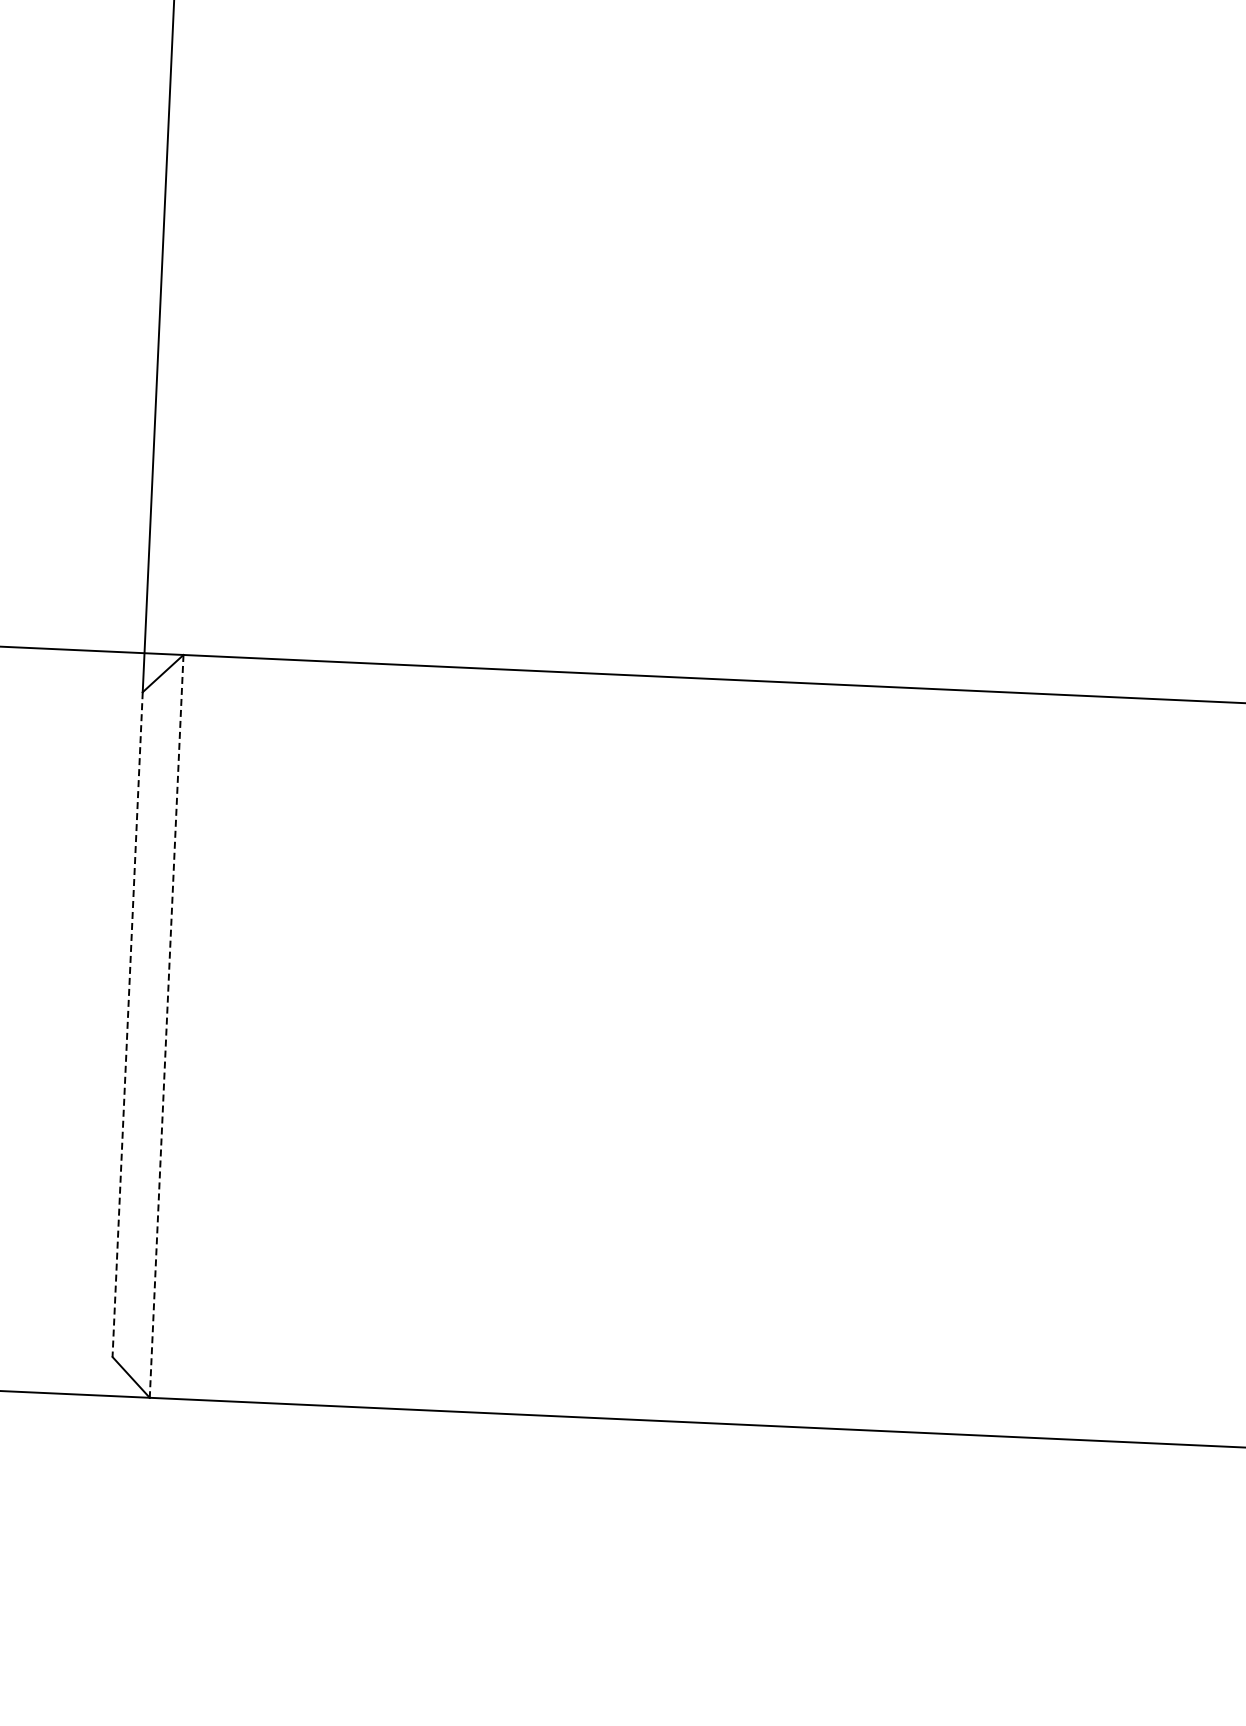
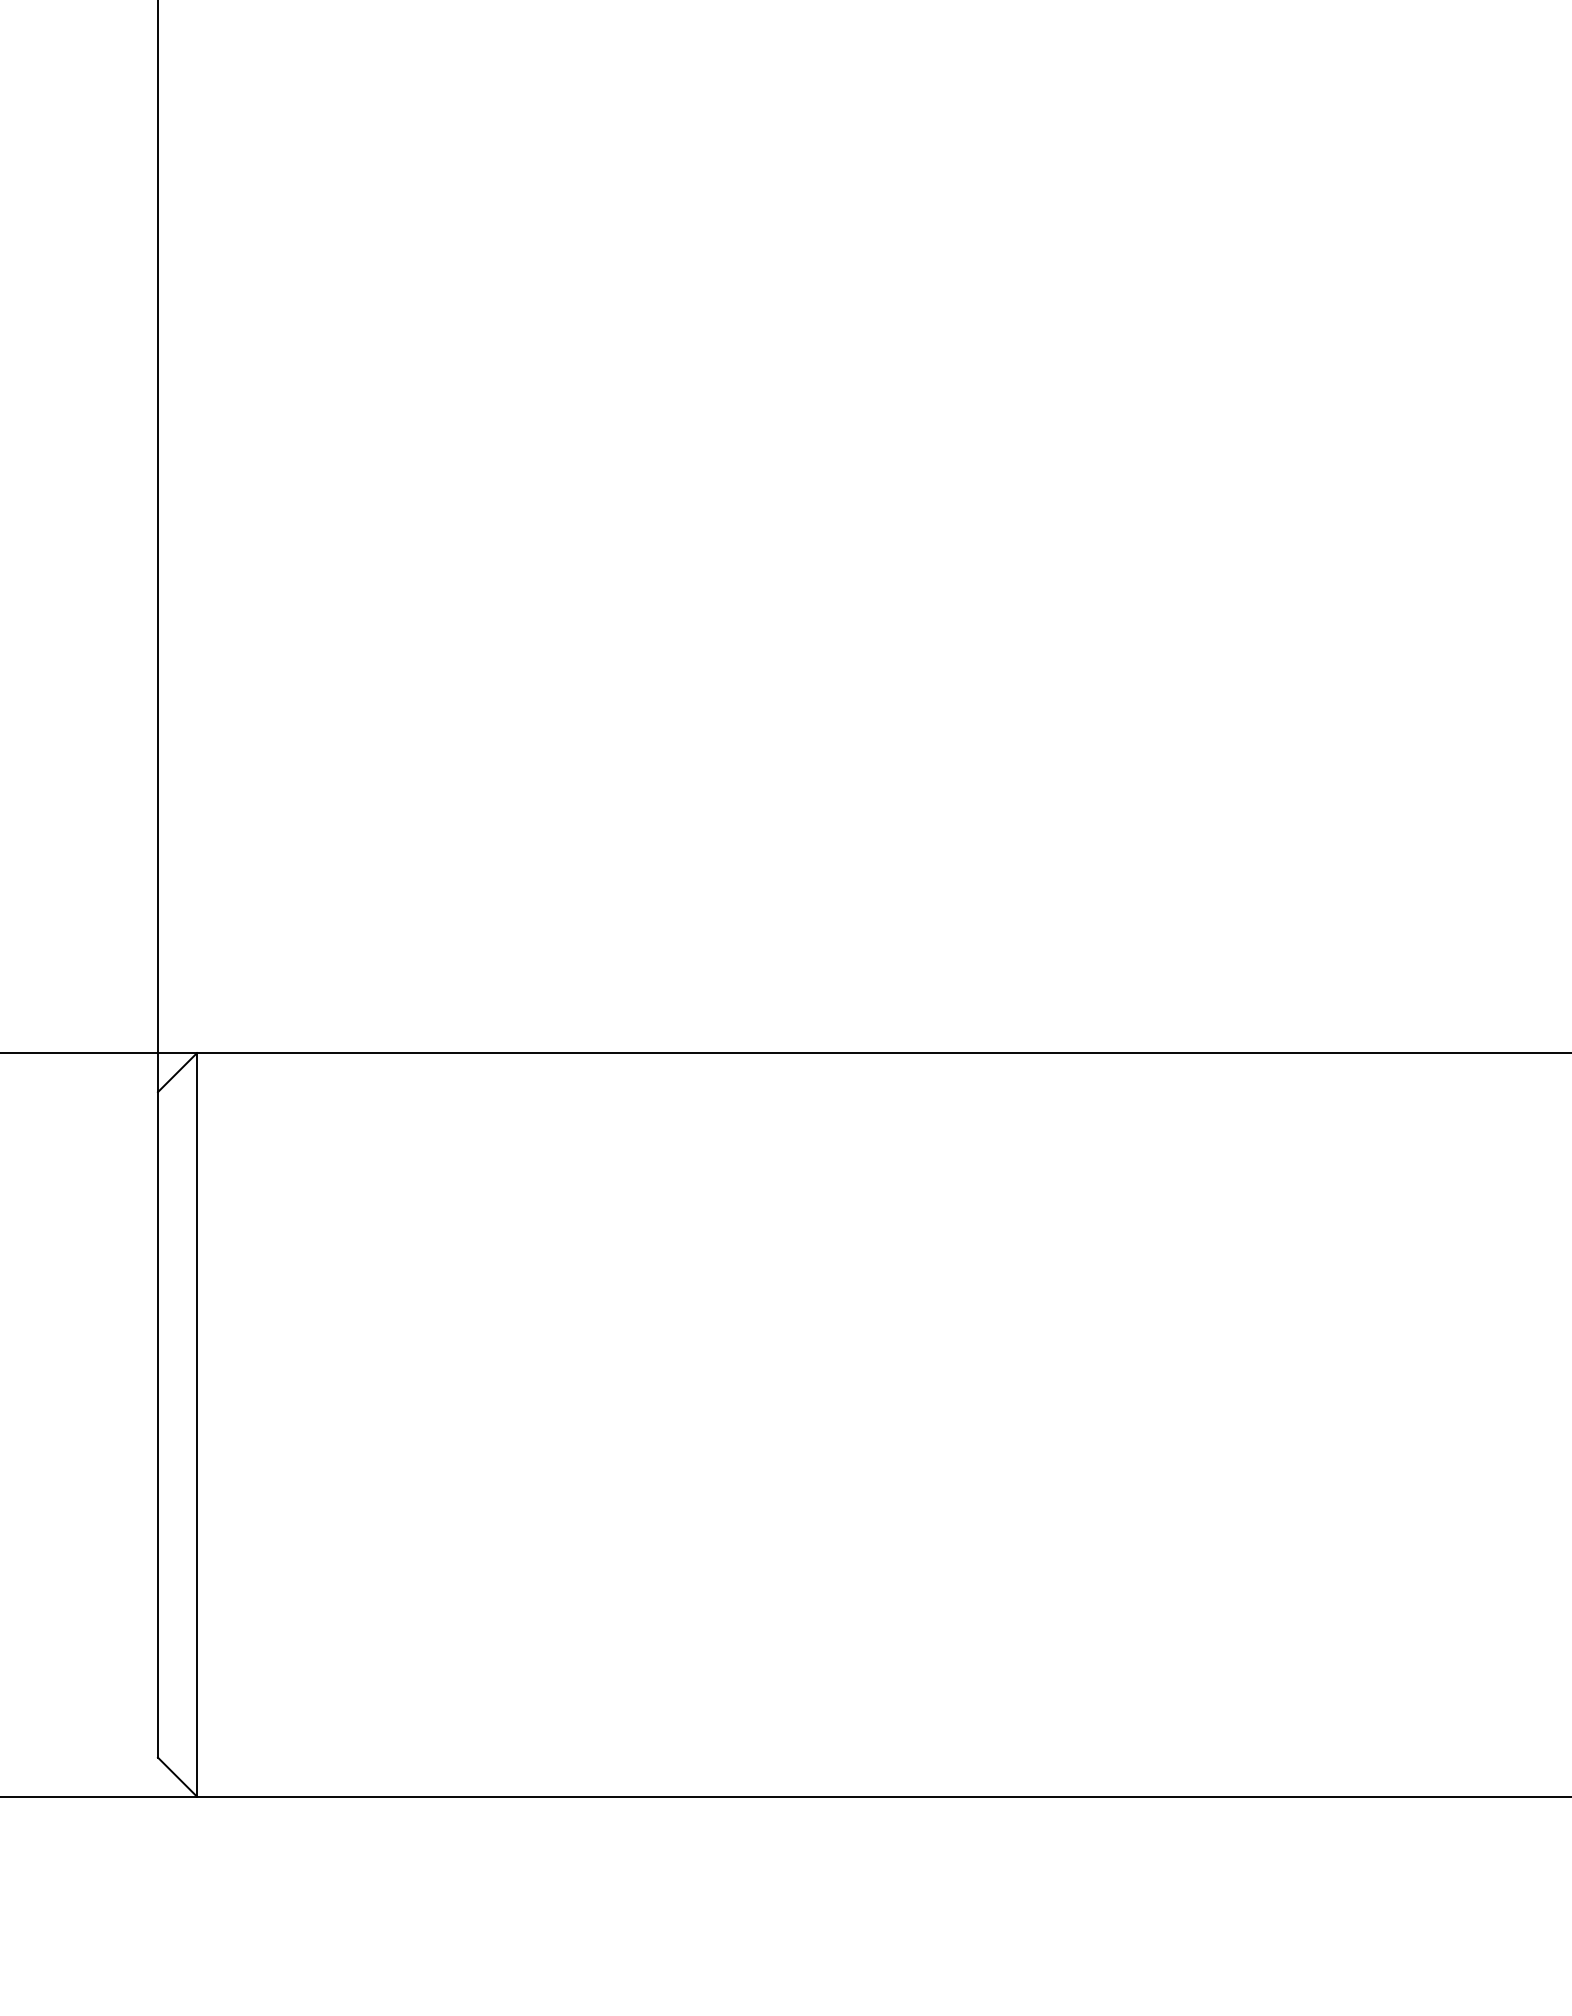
line: (128, 1024) -> (158, 1424), dashed -> solid
line: (167, 1026) -> (197, 1424), dashed -> solid

